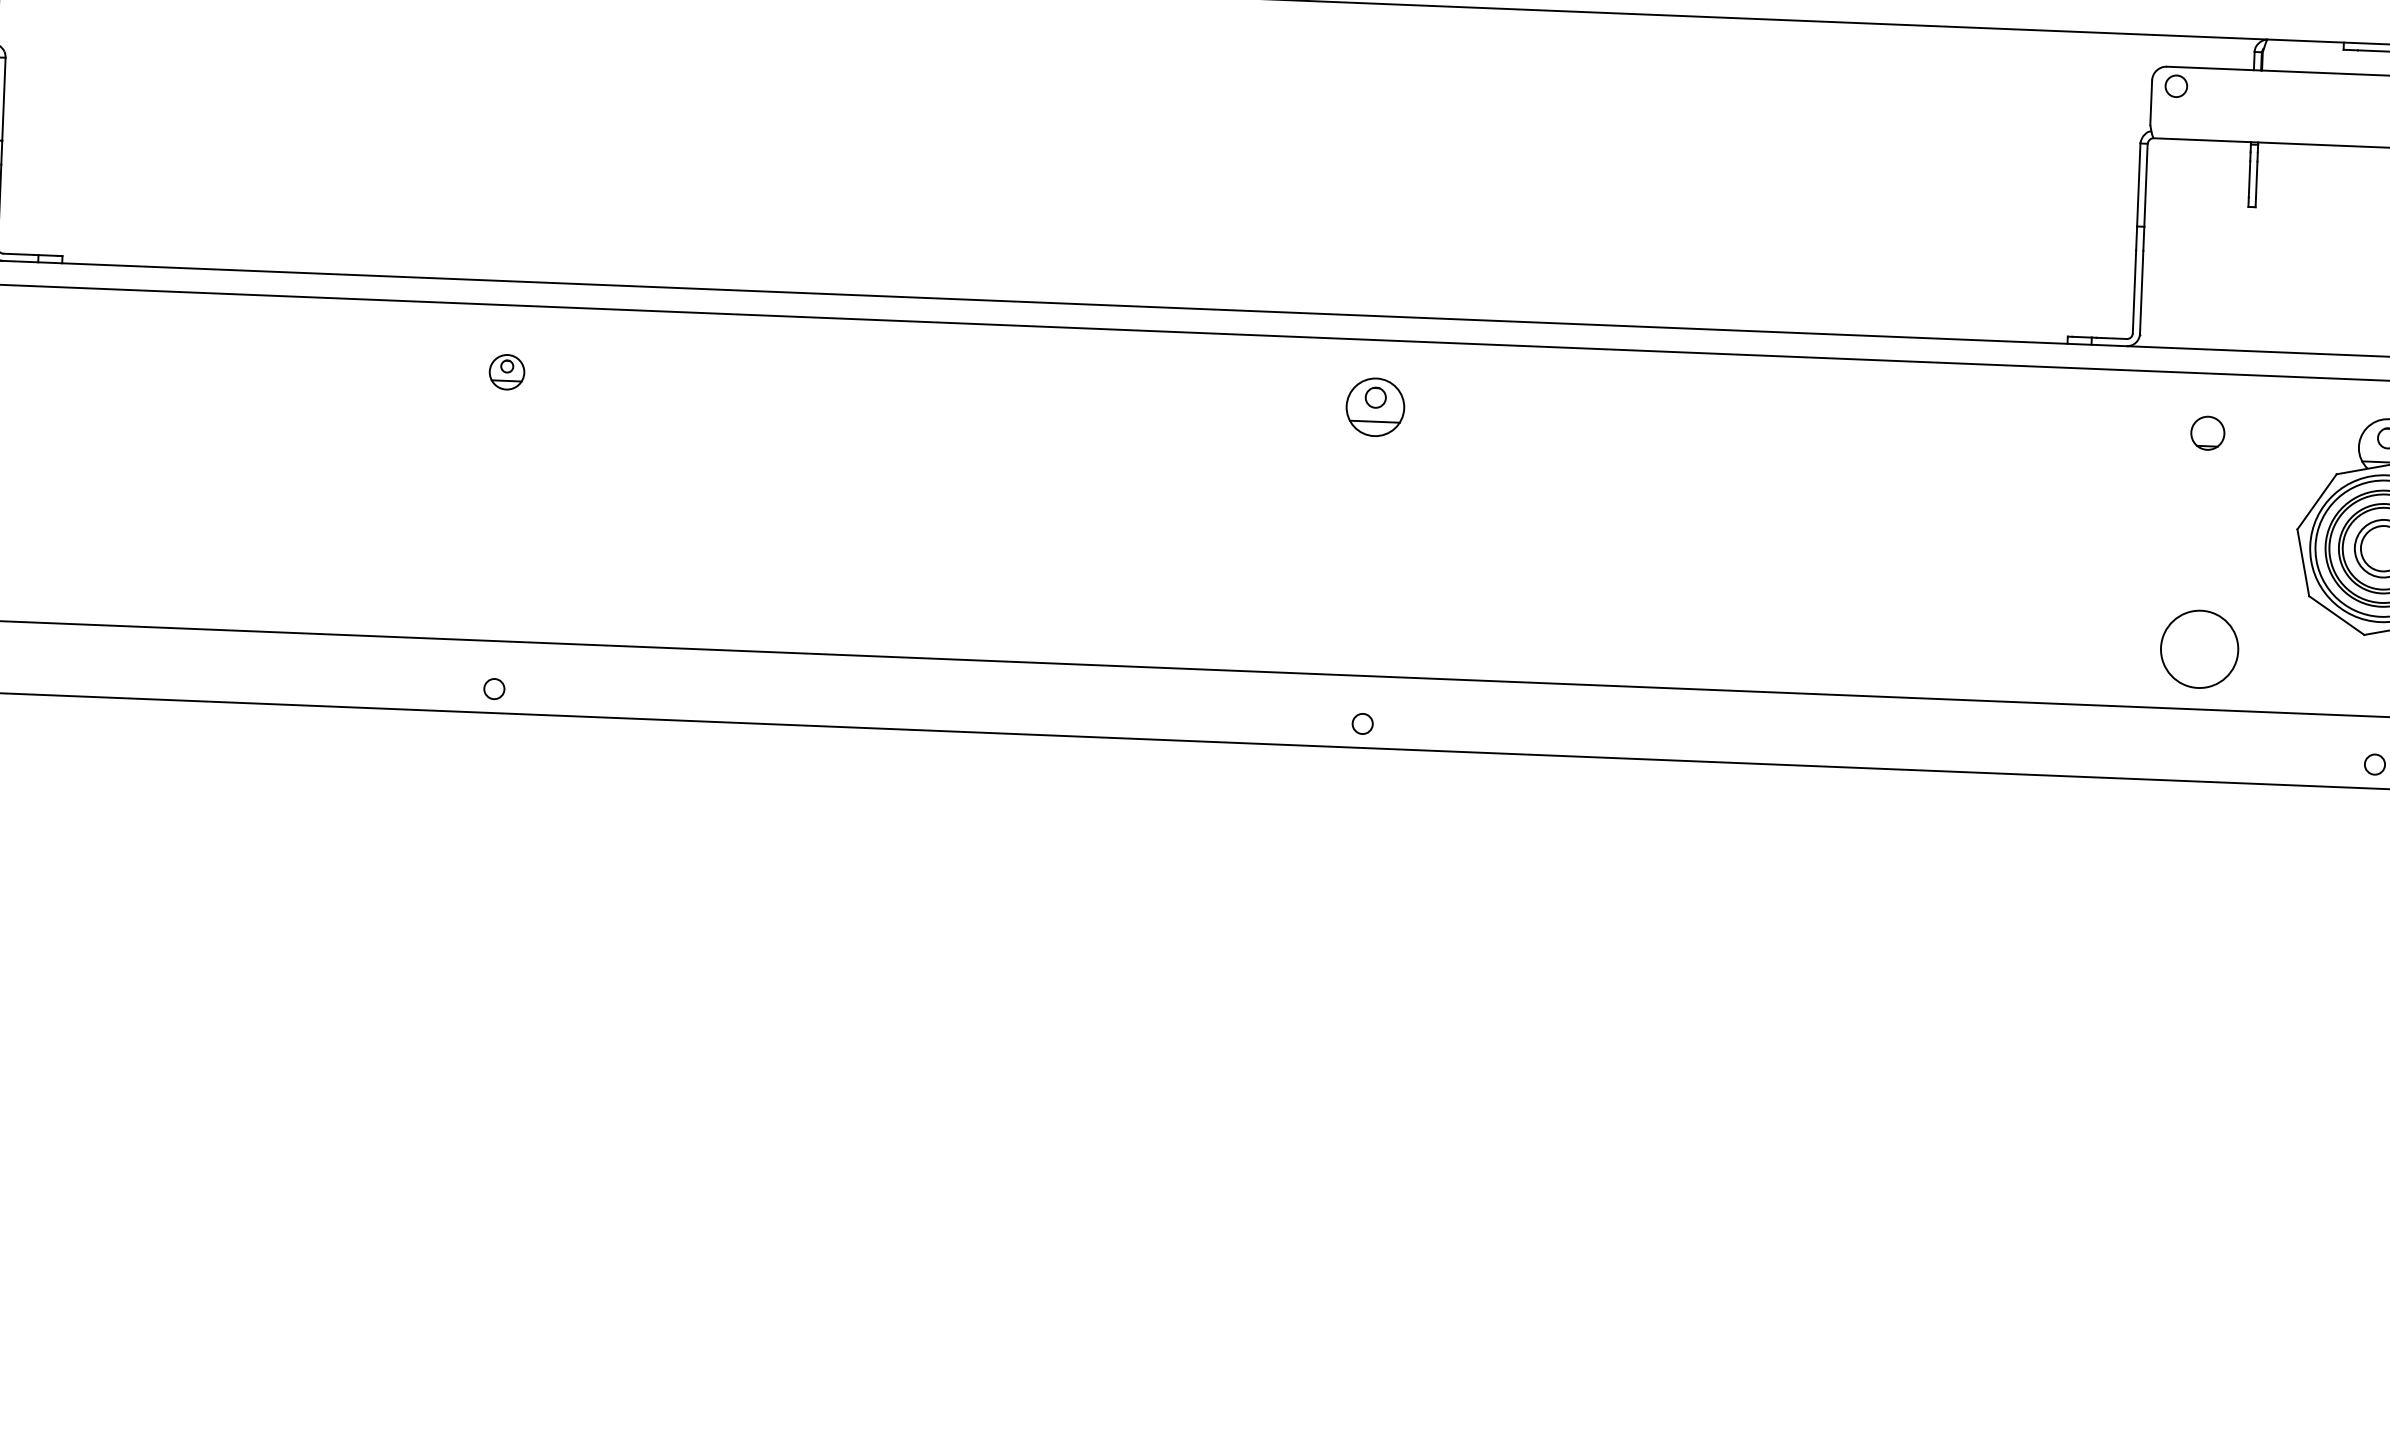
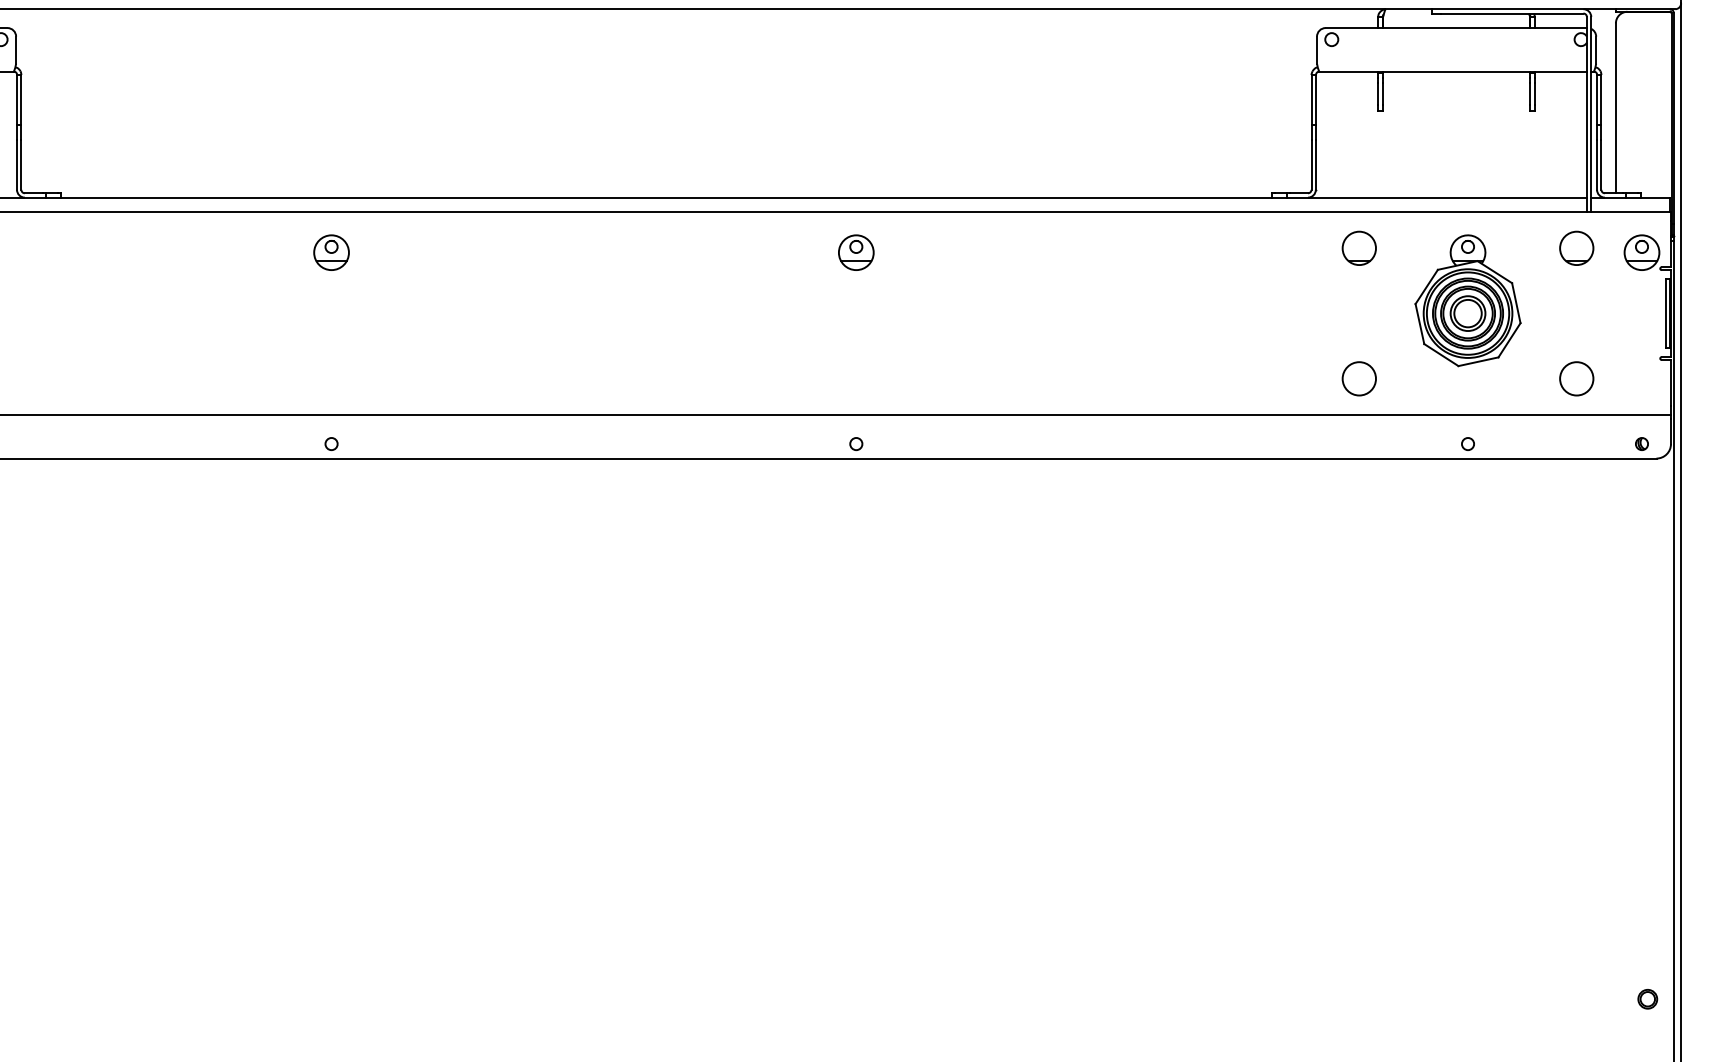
part: (506, 372) -> (331, 252), size x1.67
part: (2206, 432) -> (1358, 247), size x1.67
circle: (2198, 648) -> (1358, 378), size x0.71

